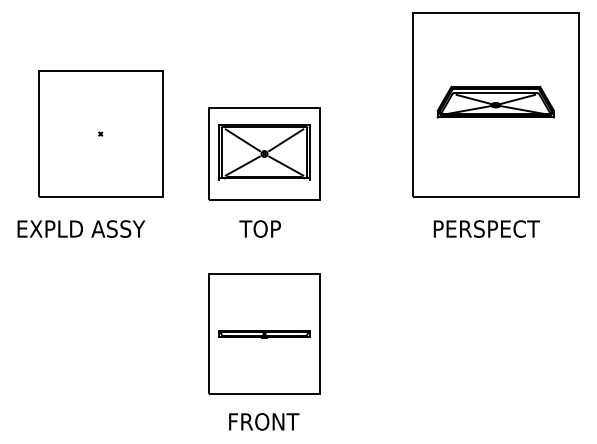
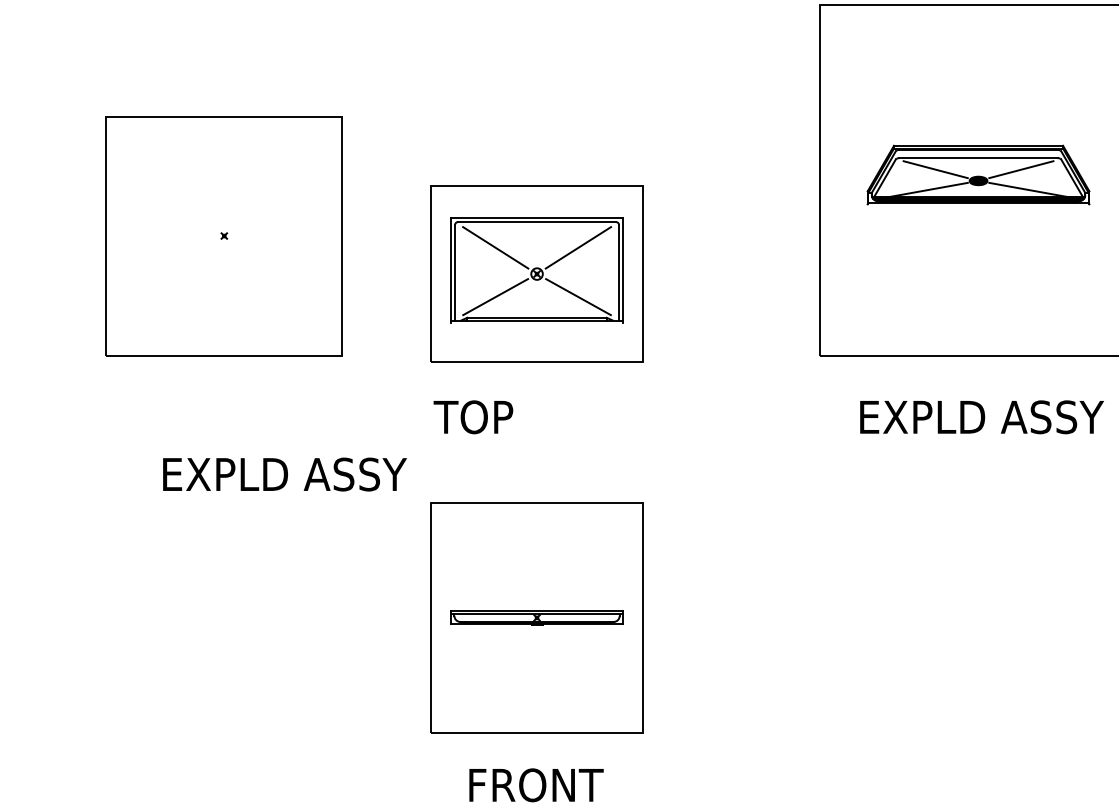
text: (81, 228) -> (285, 473), moved
text: (259, 228) -> (472, 416), moved
text: (498, 228) -> (983, 416), PERSPECT -> EXPLD ASSY

